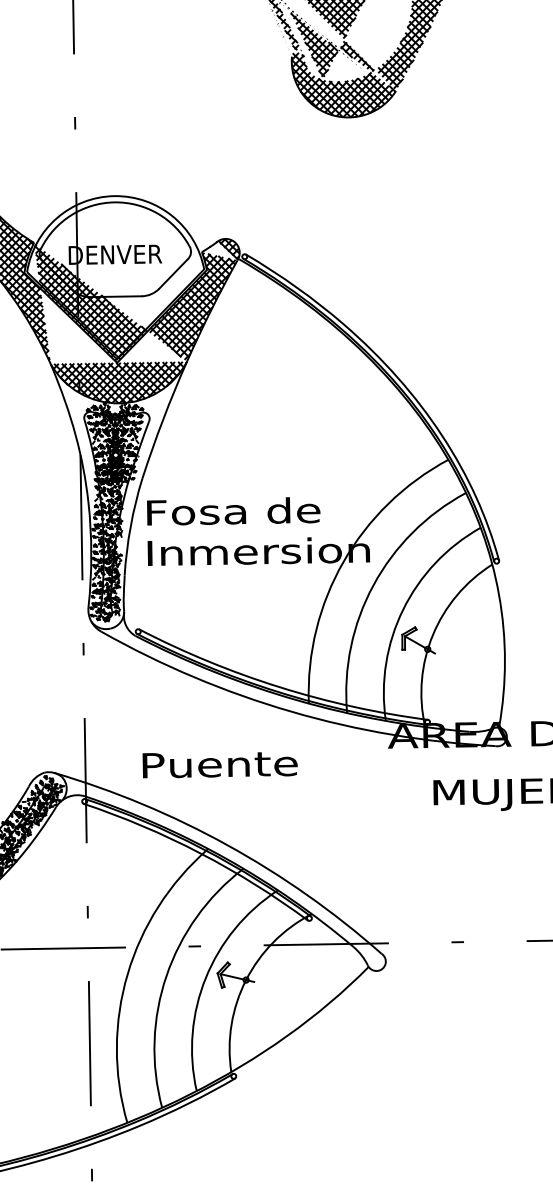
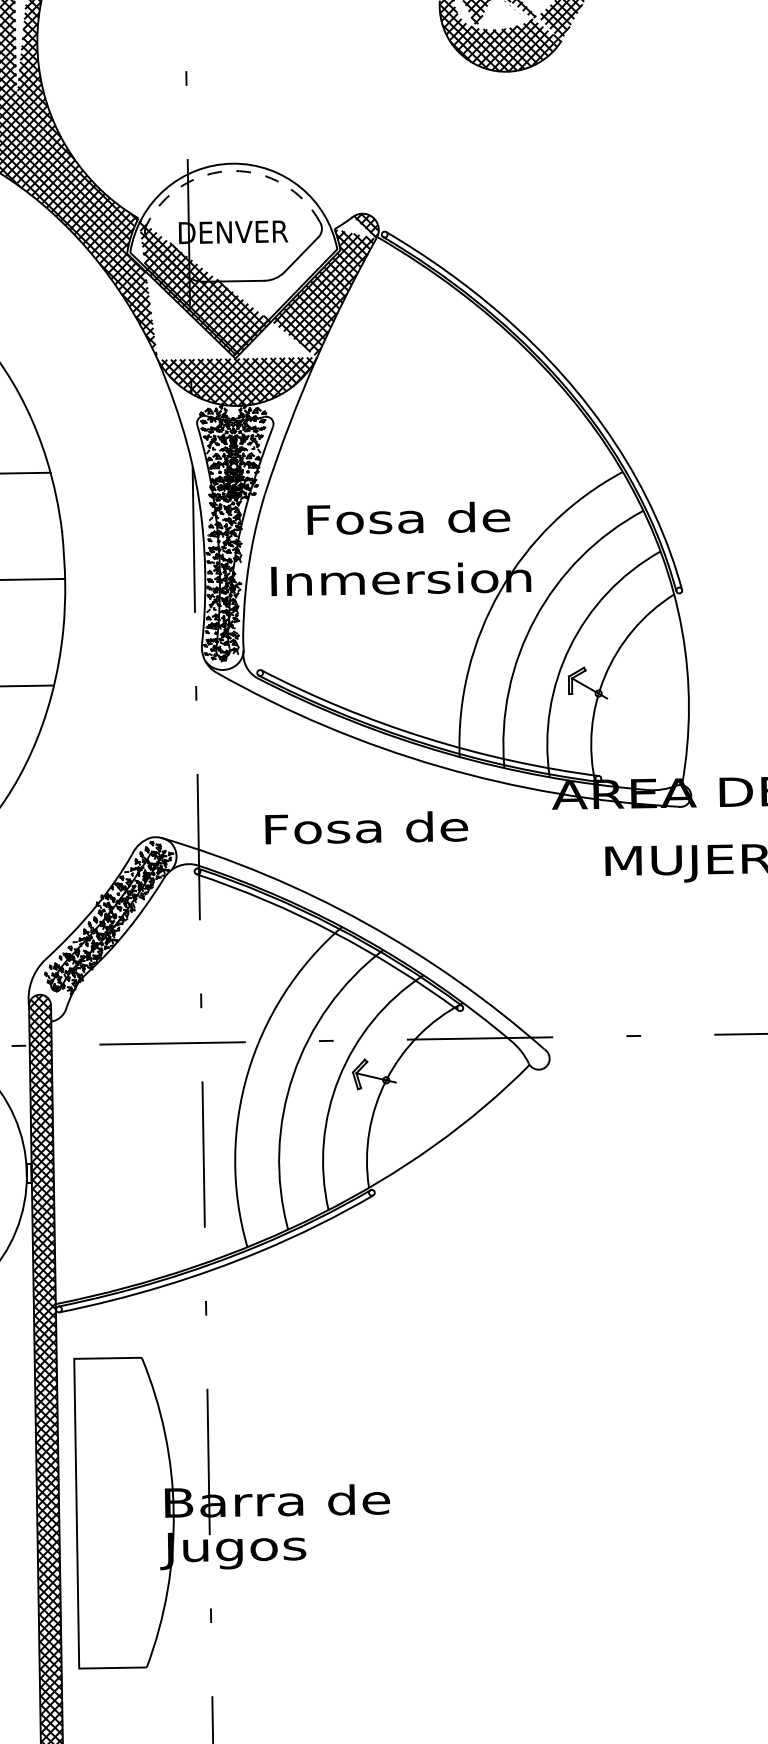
line: (114, 202) -> (232, 171), solid -> dashed
text: (233, 510) -> (408, 517), moved
text: (231, 763) -> (369, 827), Puente -> Fosa de

